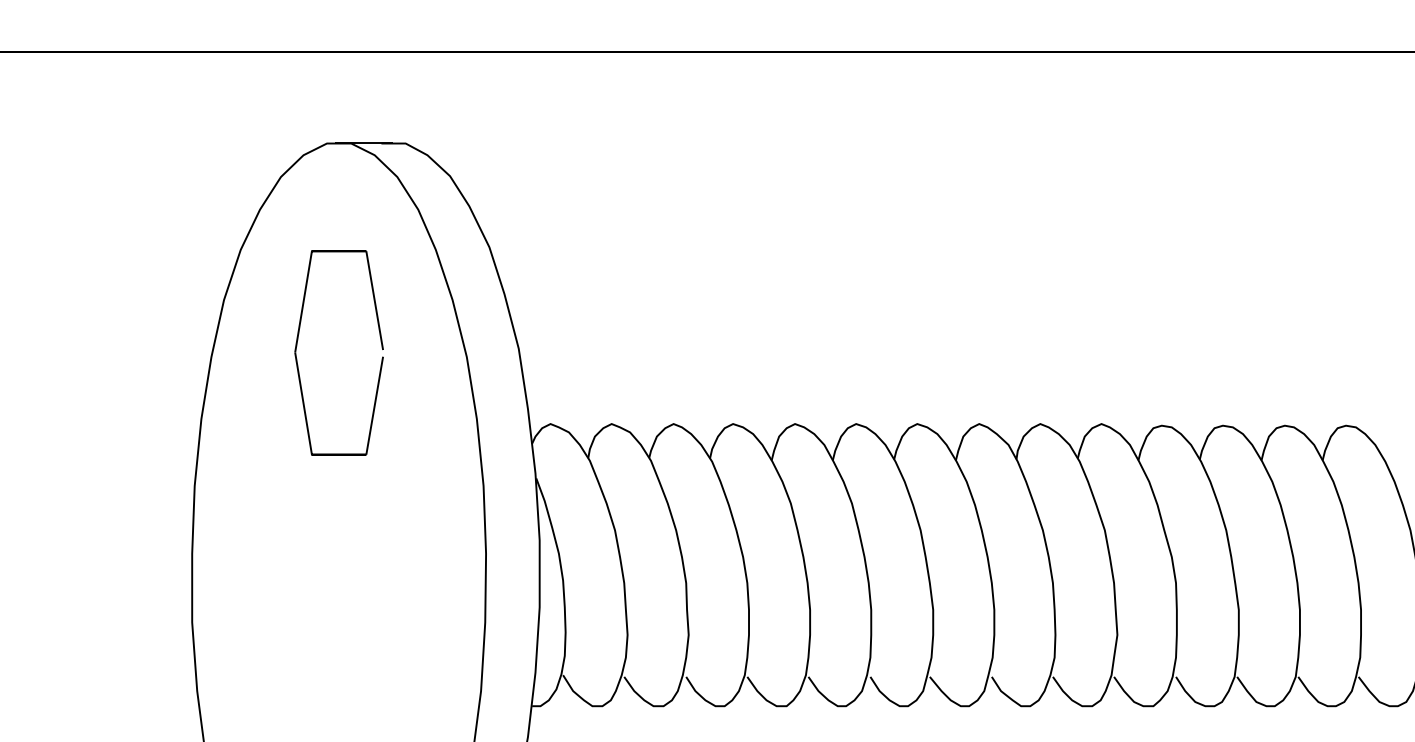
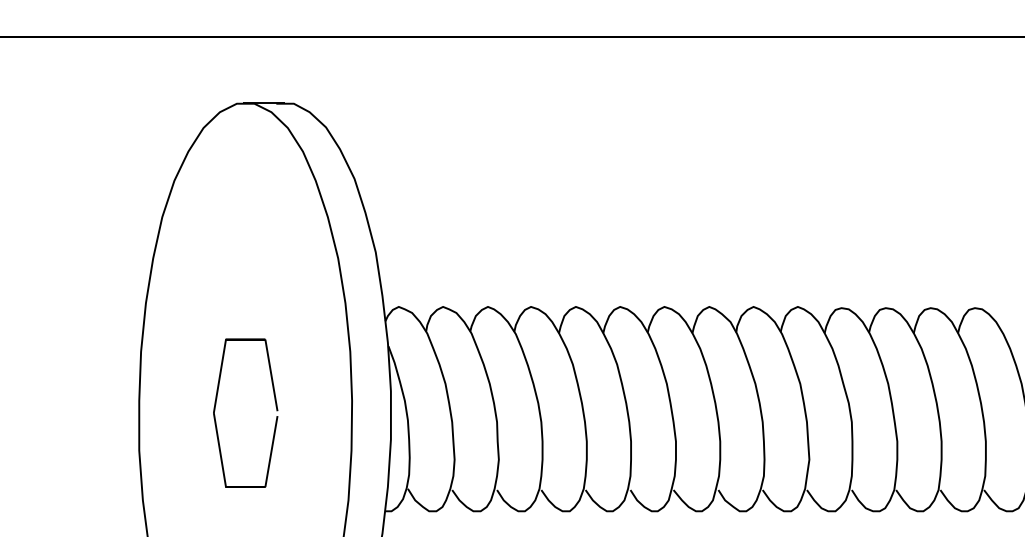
part: (297, 346) -> (215, 408), moved

